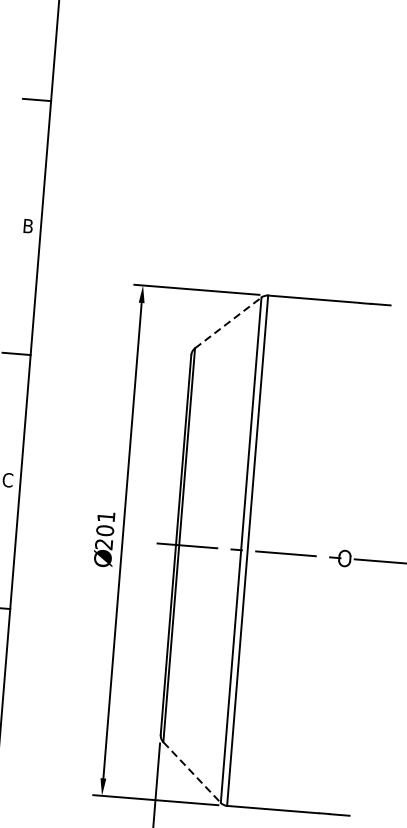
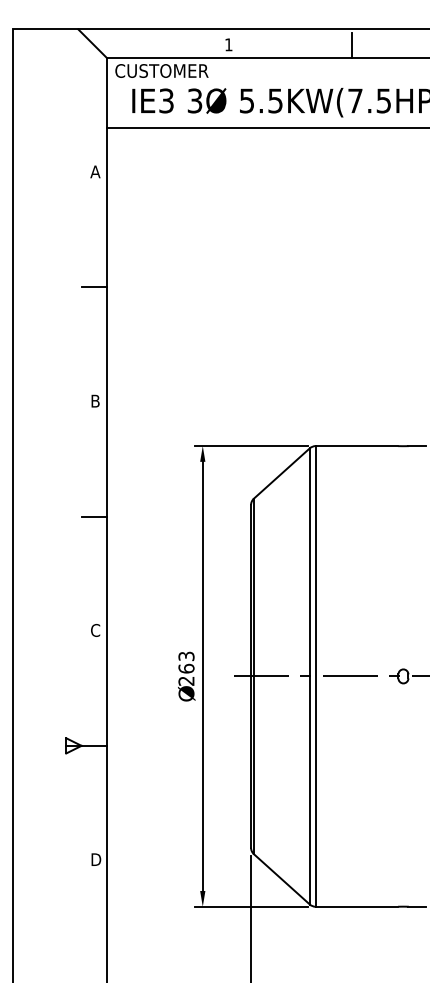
line: (227, 322) -> (281, 473), dashed -> solid
text: (105, 523) -> (186, 662), 201 -> 263
line: (191, 772) -> (281, 879), dashed -> solid

